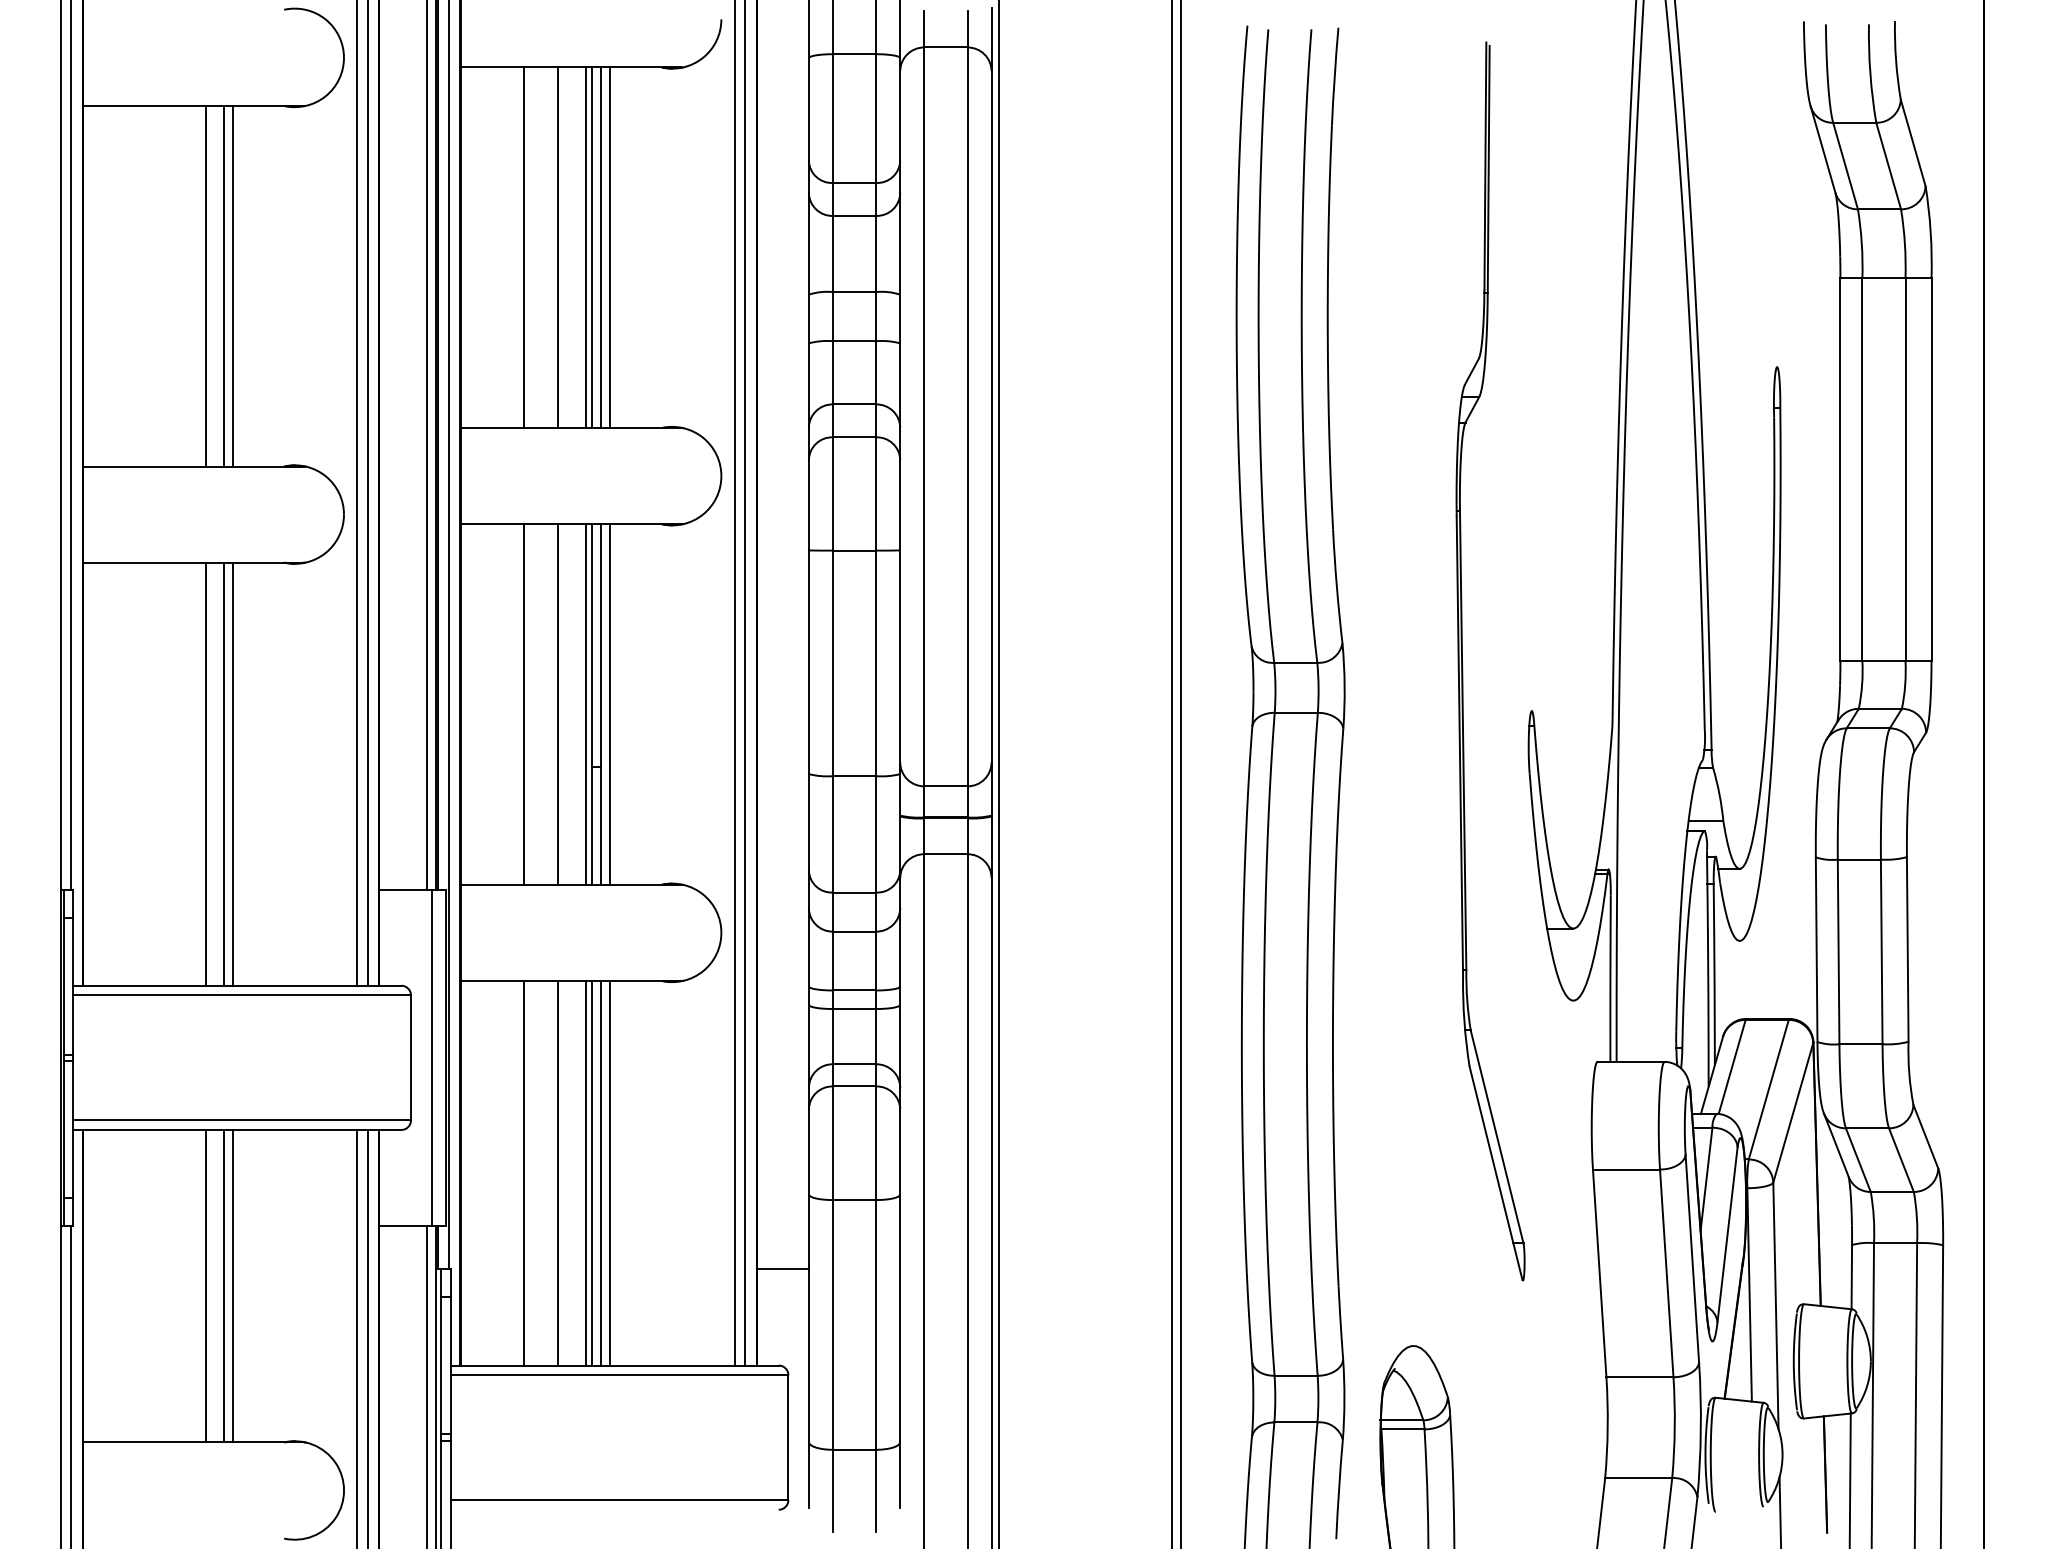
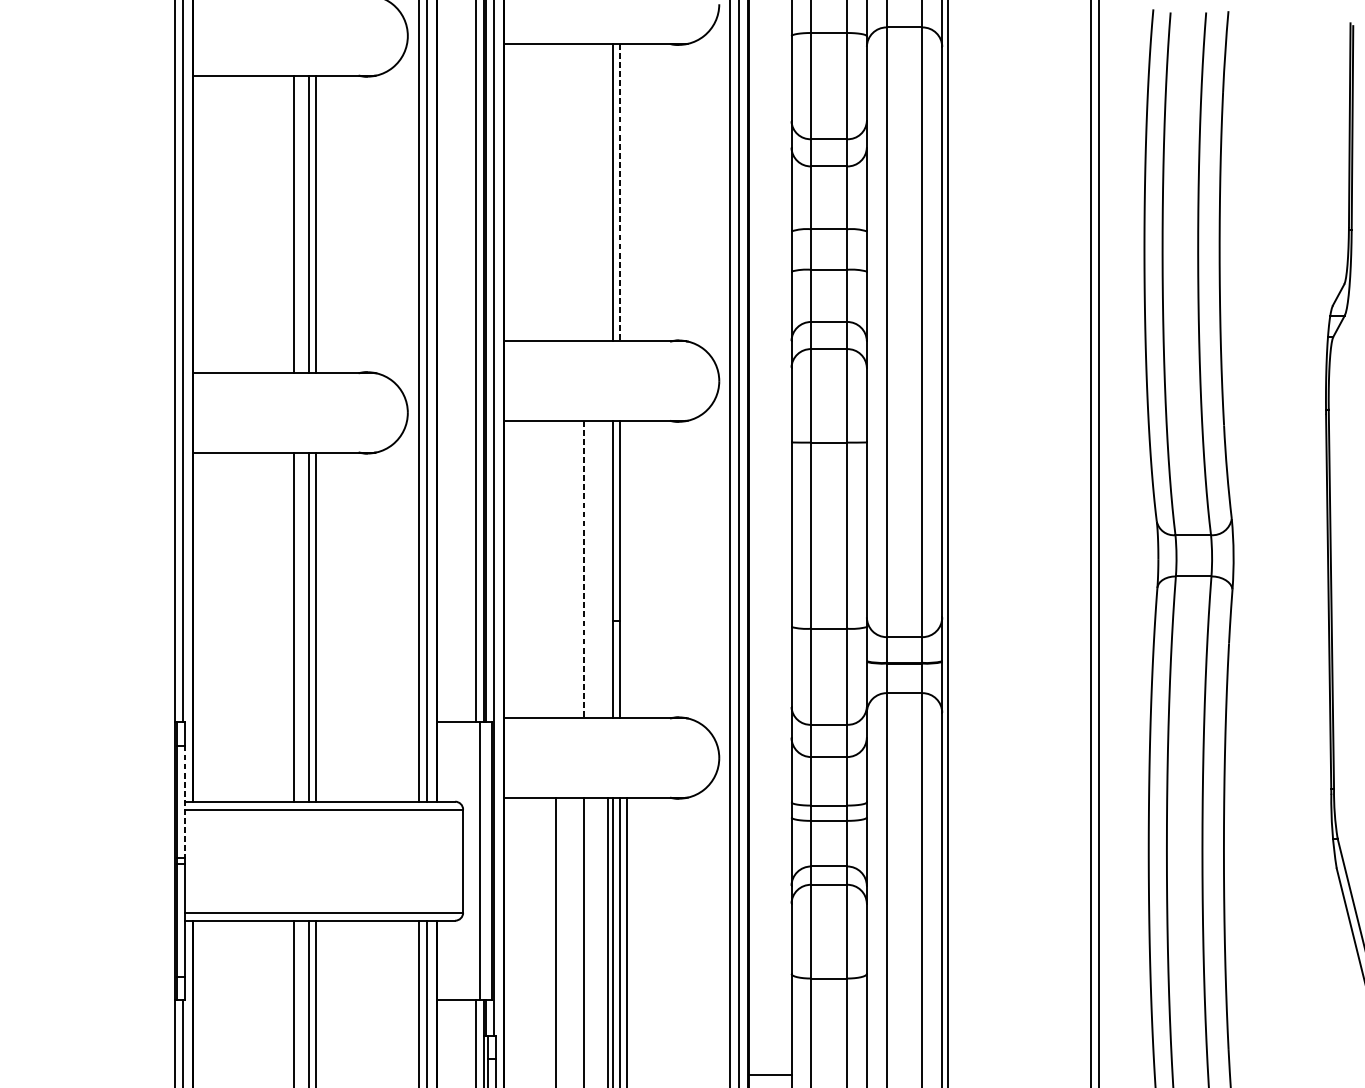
line: (524, 247) -> (556, 192), removed
line: (557, 247) -> (584, 192), removed
line: (586, 247) -> (607, 192), removed
line: (610, 247) -> (627, 192), removed
line: (601, 248) -> (620, 193), solid -> dashed
line: (524, 704) -> (556, 569), removed
line: (586, 704) -> (607, 569), removed
line: (610, 704) -> (627, 569), removed
line: (557, 705) -> (584, 570), solid -> dashed
line: (73, 986) -> (184, 802), solid -> dashed
line: (782, 1269) -> (769, 1075), moved

